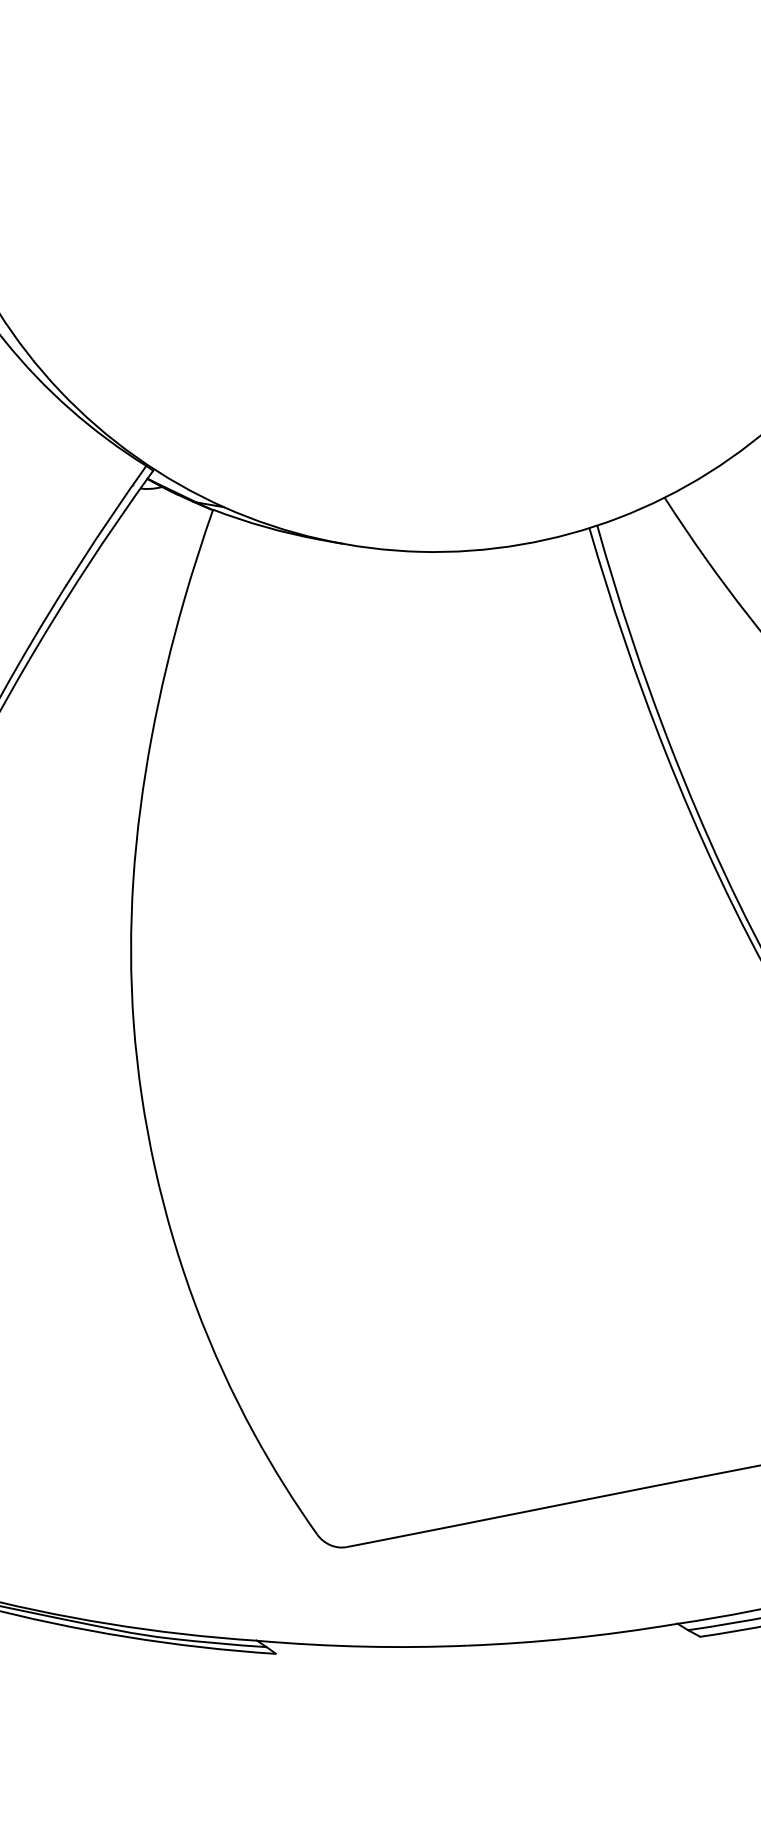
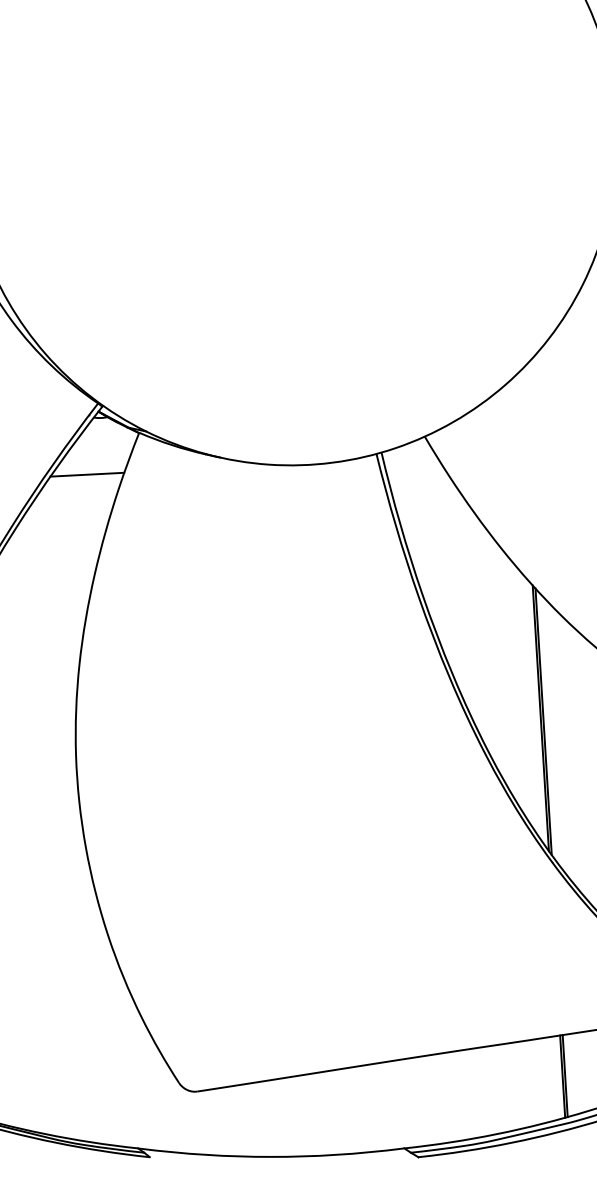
line: (134, 578) -> (87, 474), added

